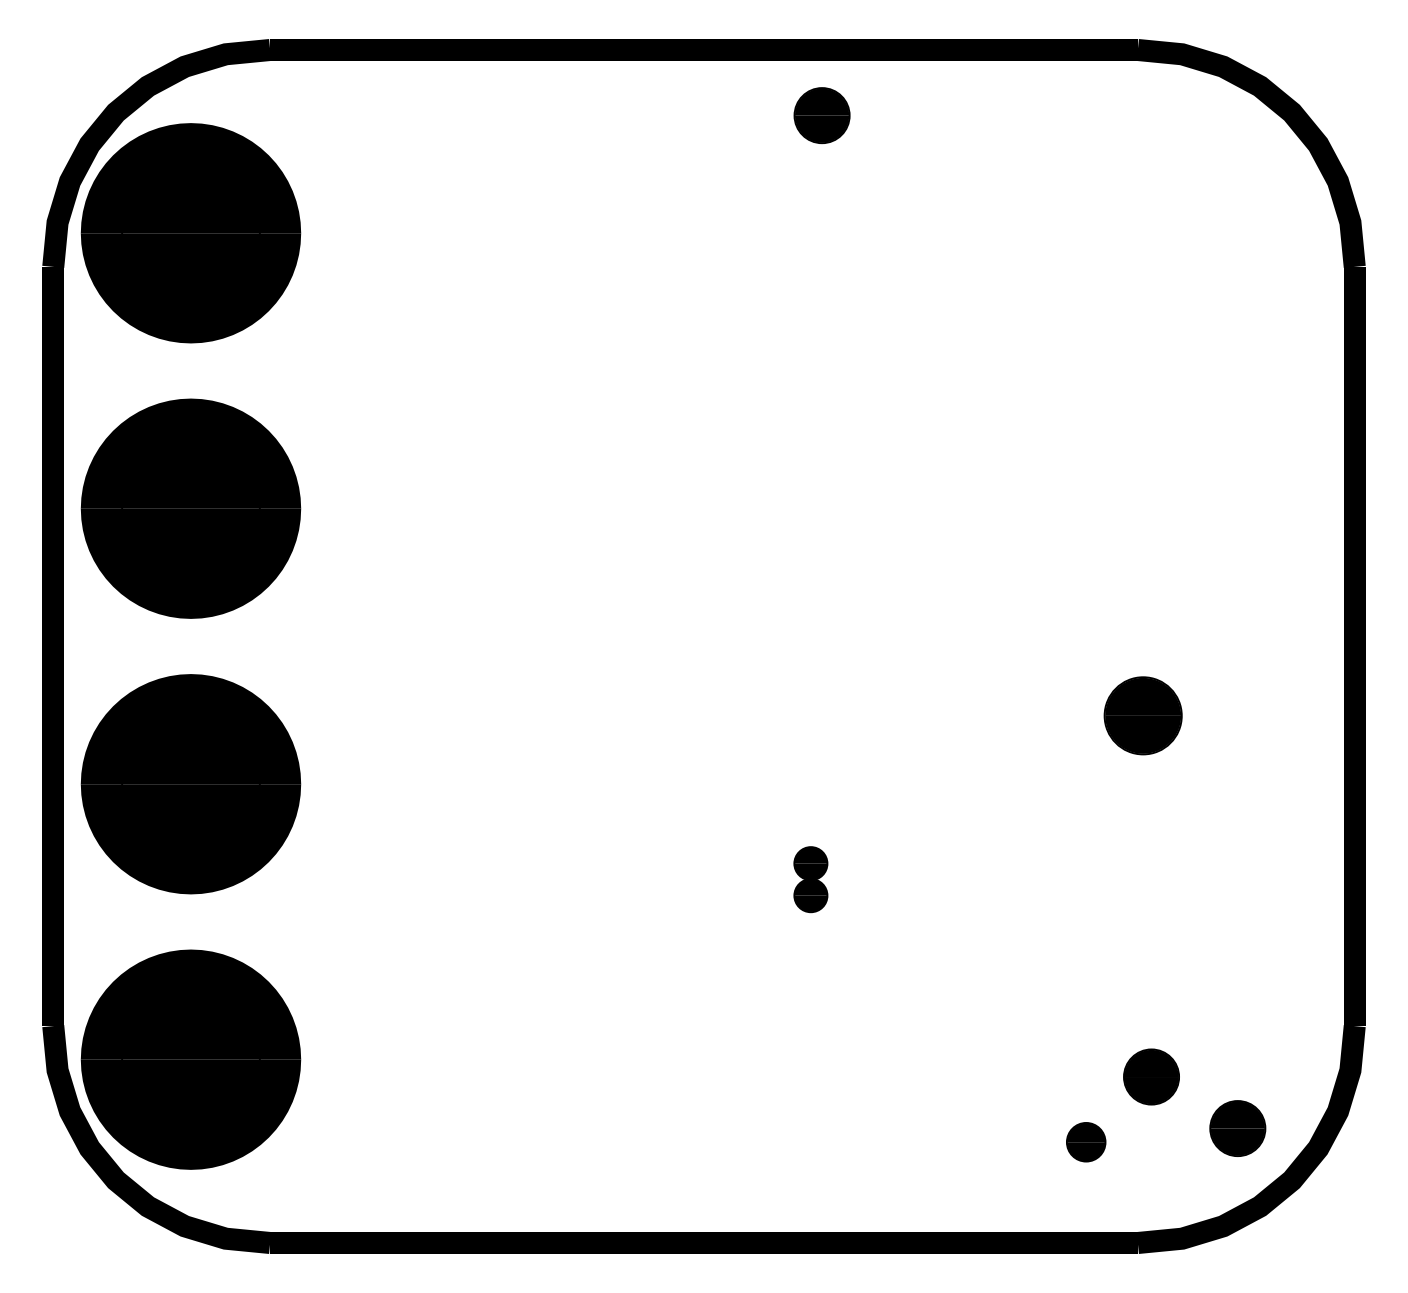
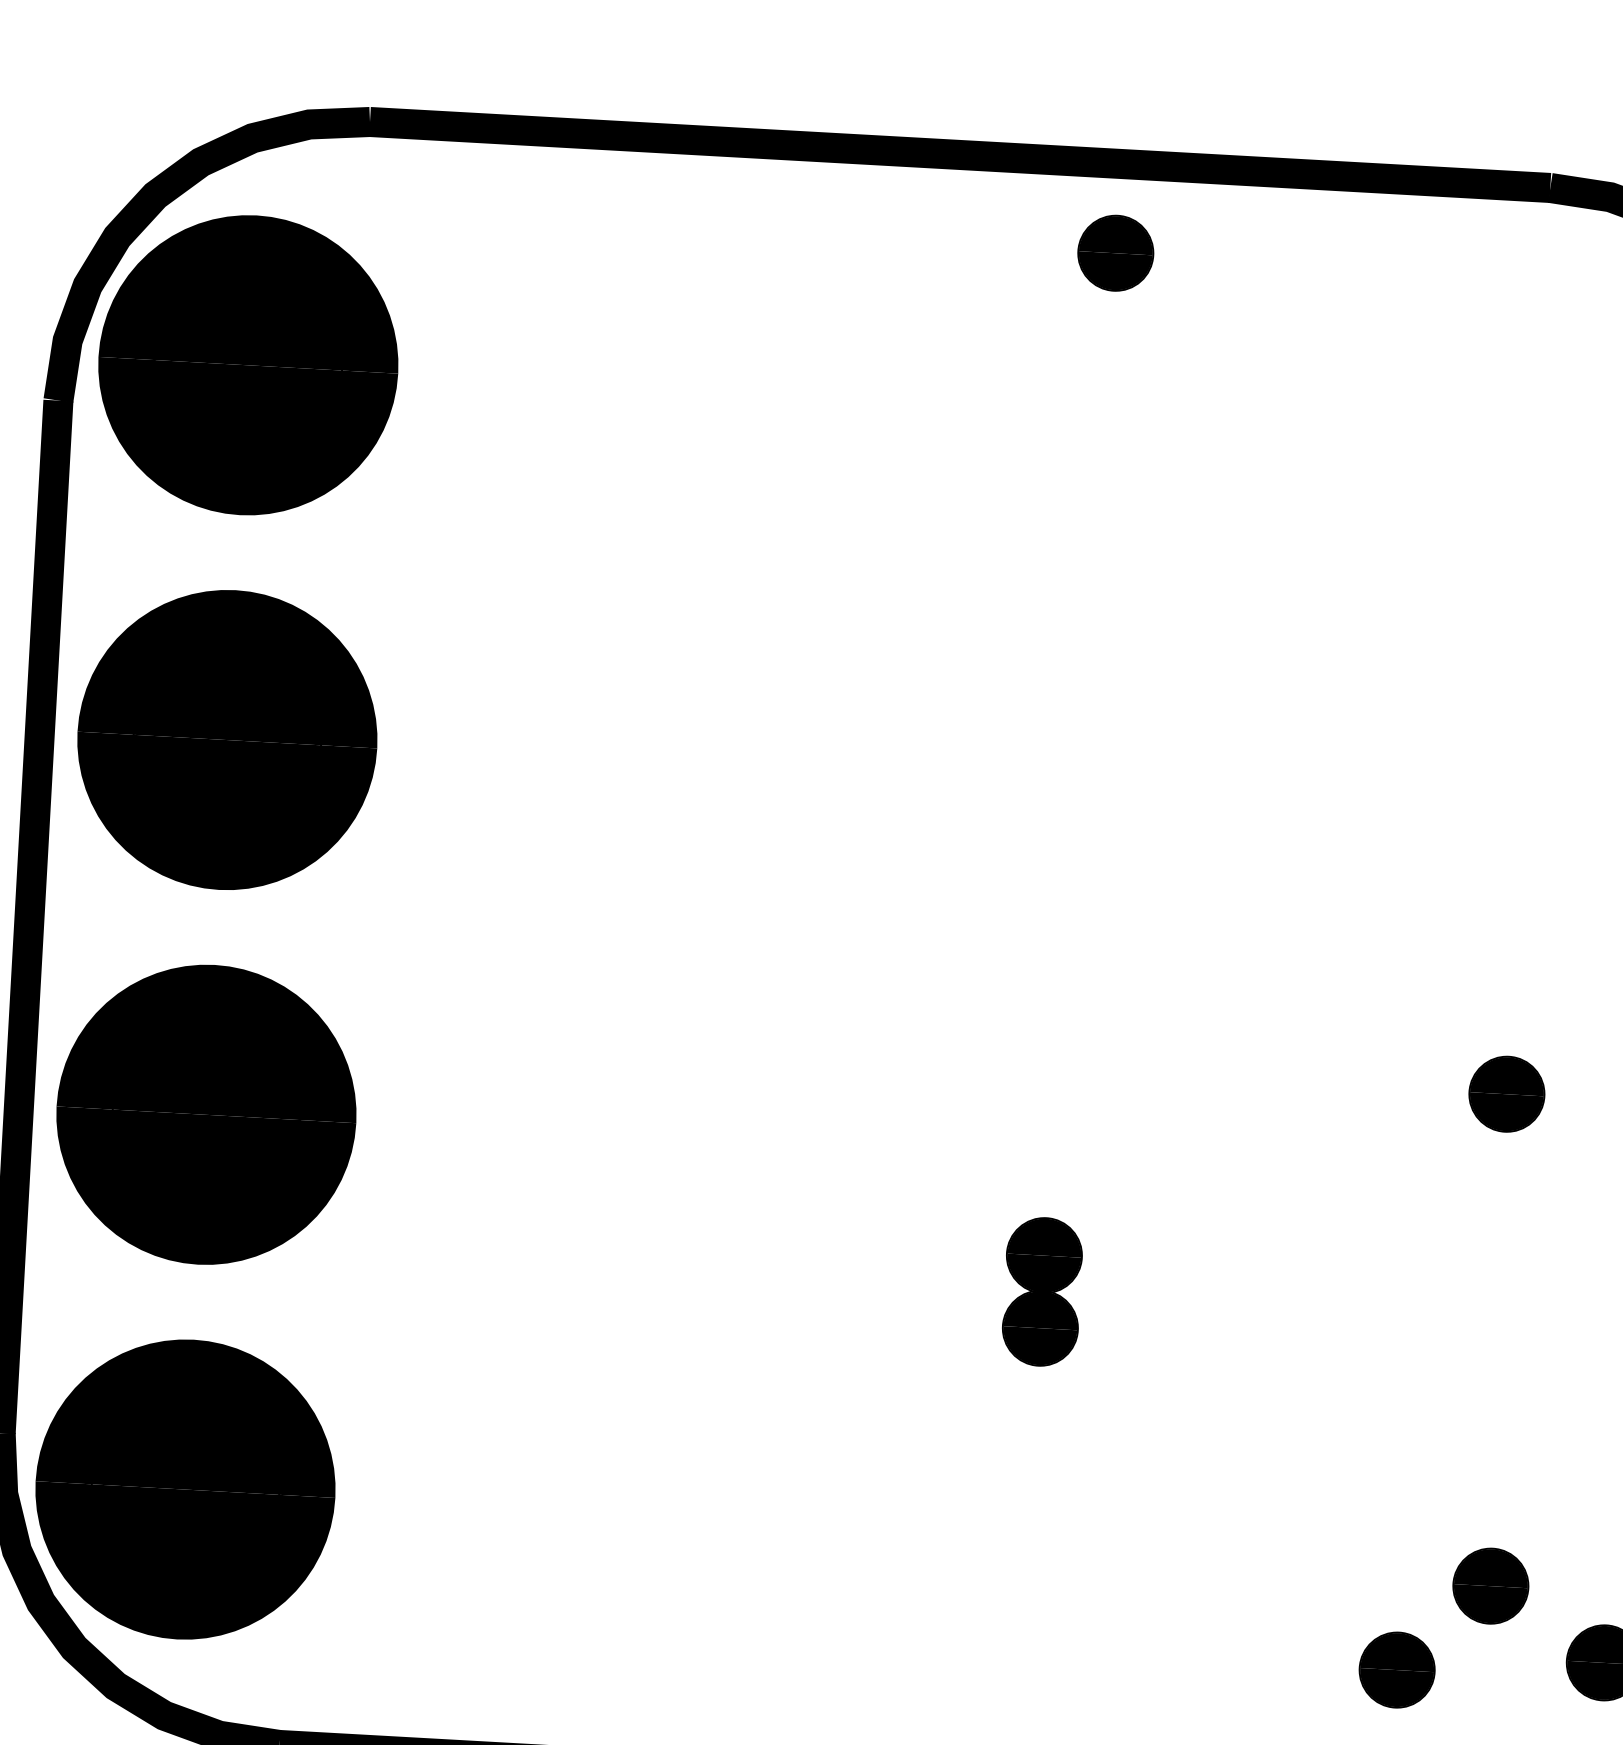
part: (1142, 715) -> (1506, 1093), size x0.71
part: (810, 879) -> (1041, 1291), size x1.67
part: (1085, 1141) -> (1396, 1668), size x1.43

